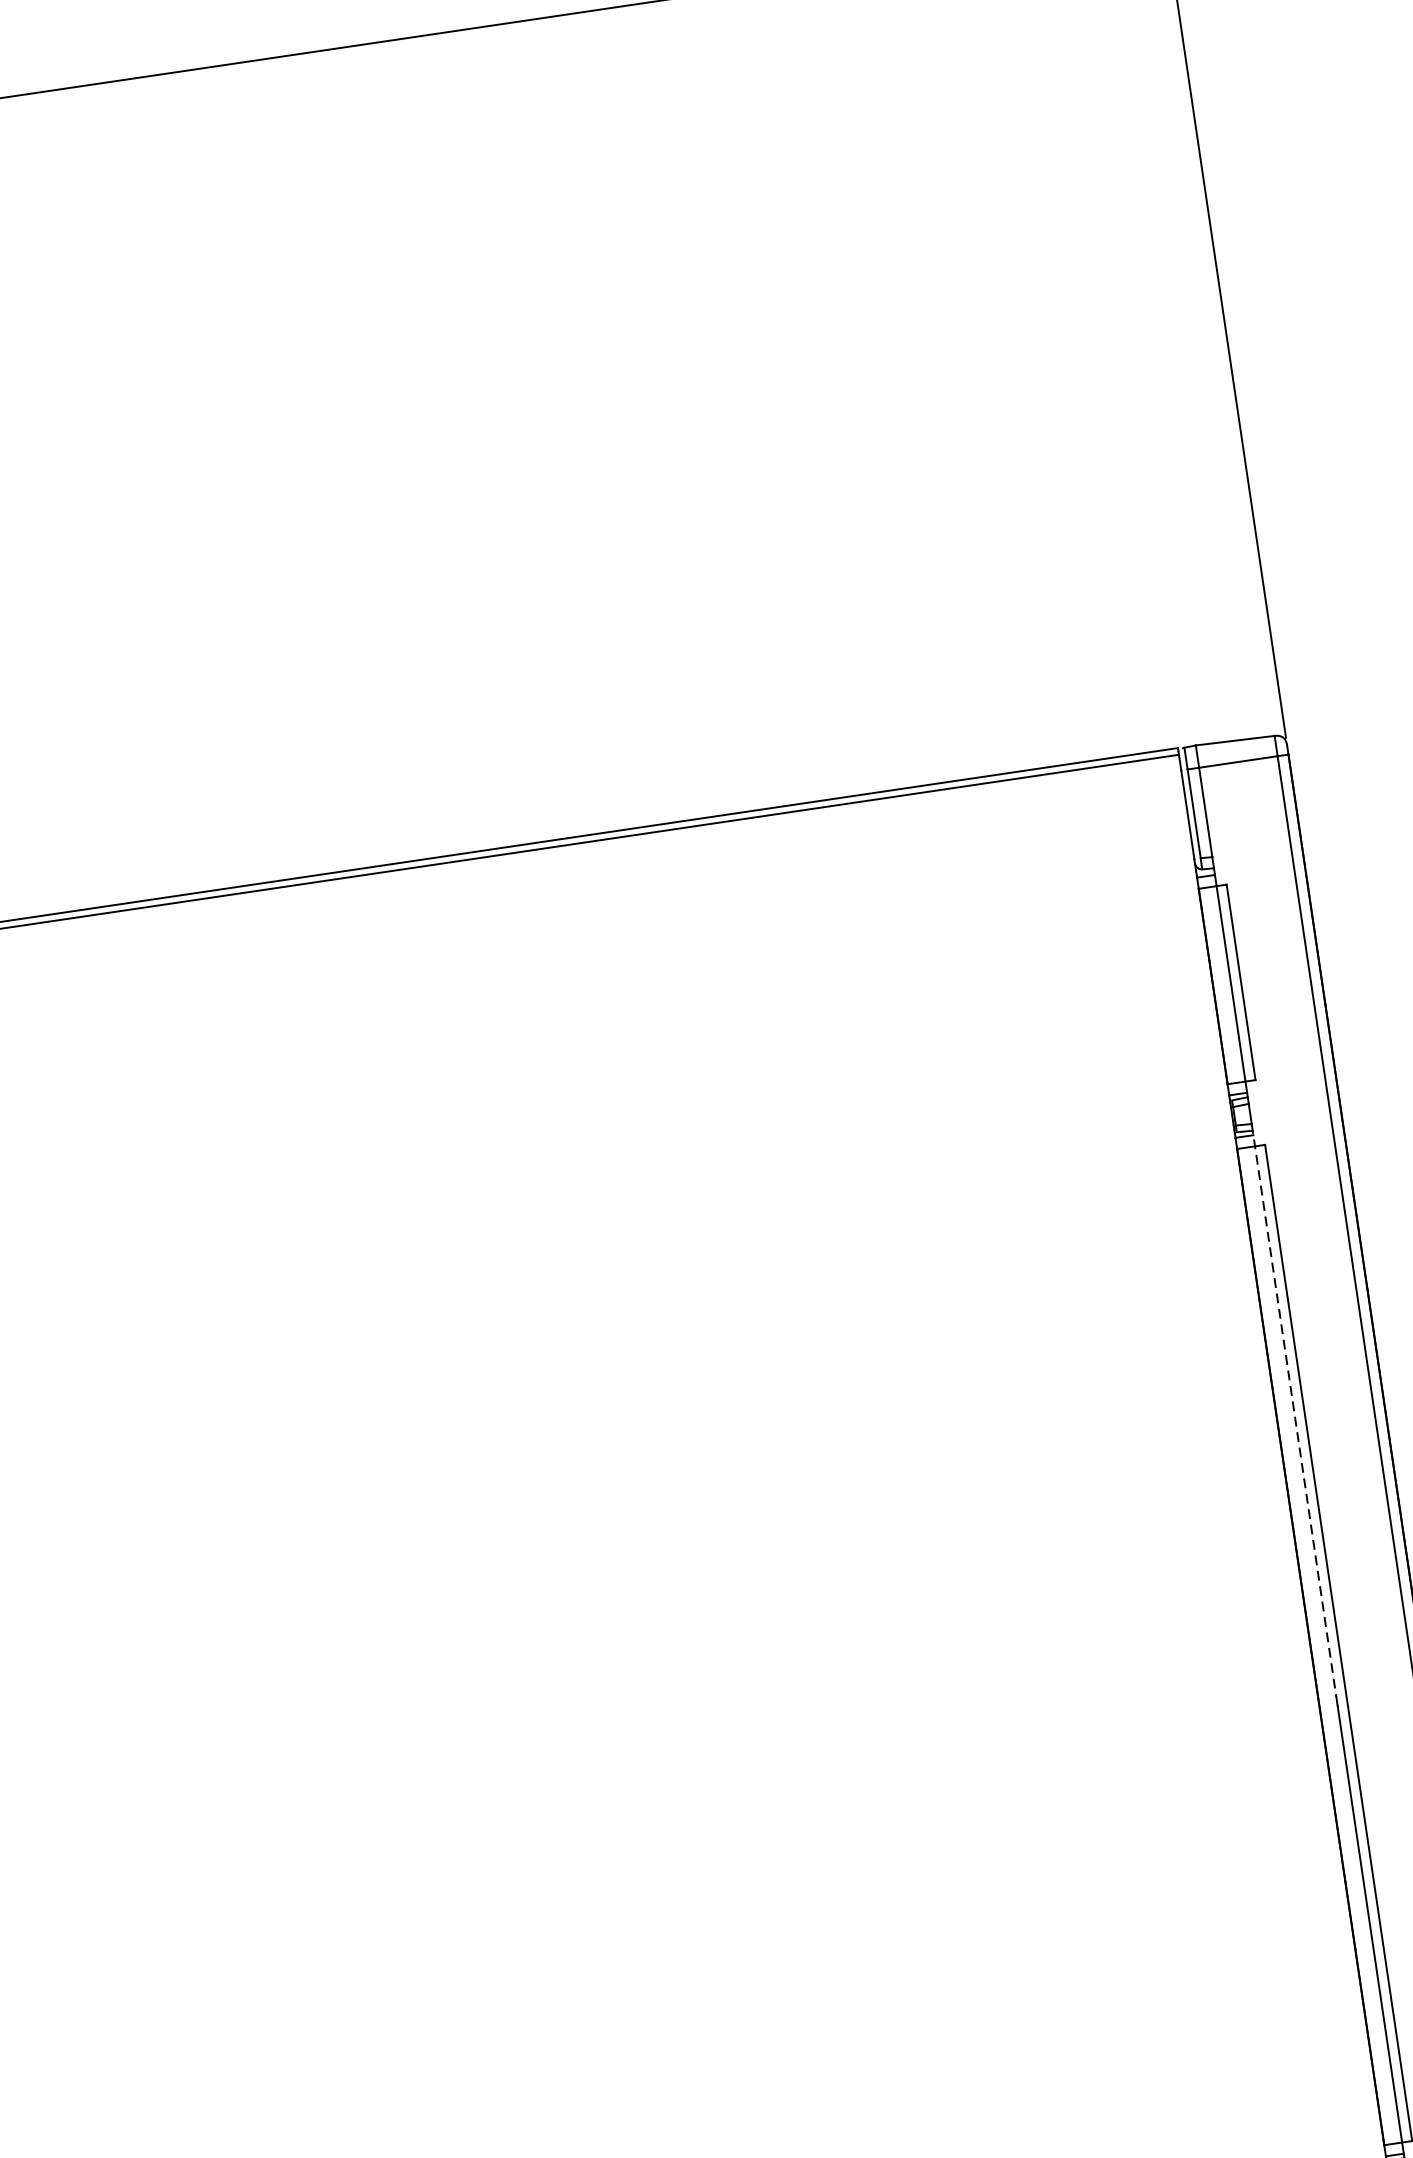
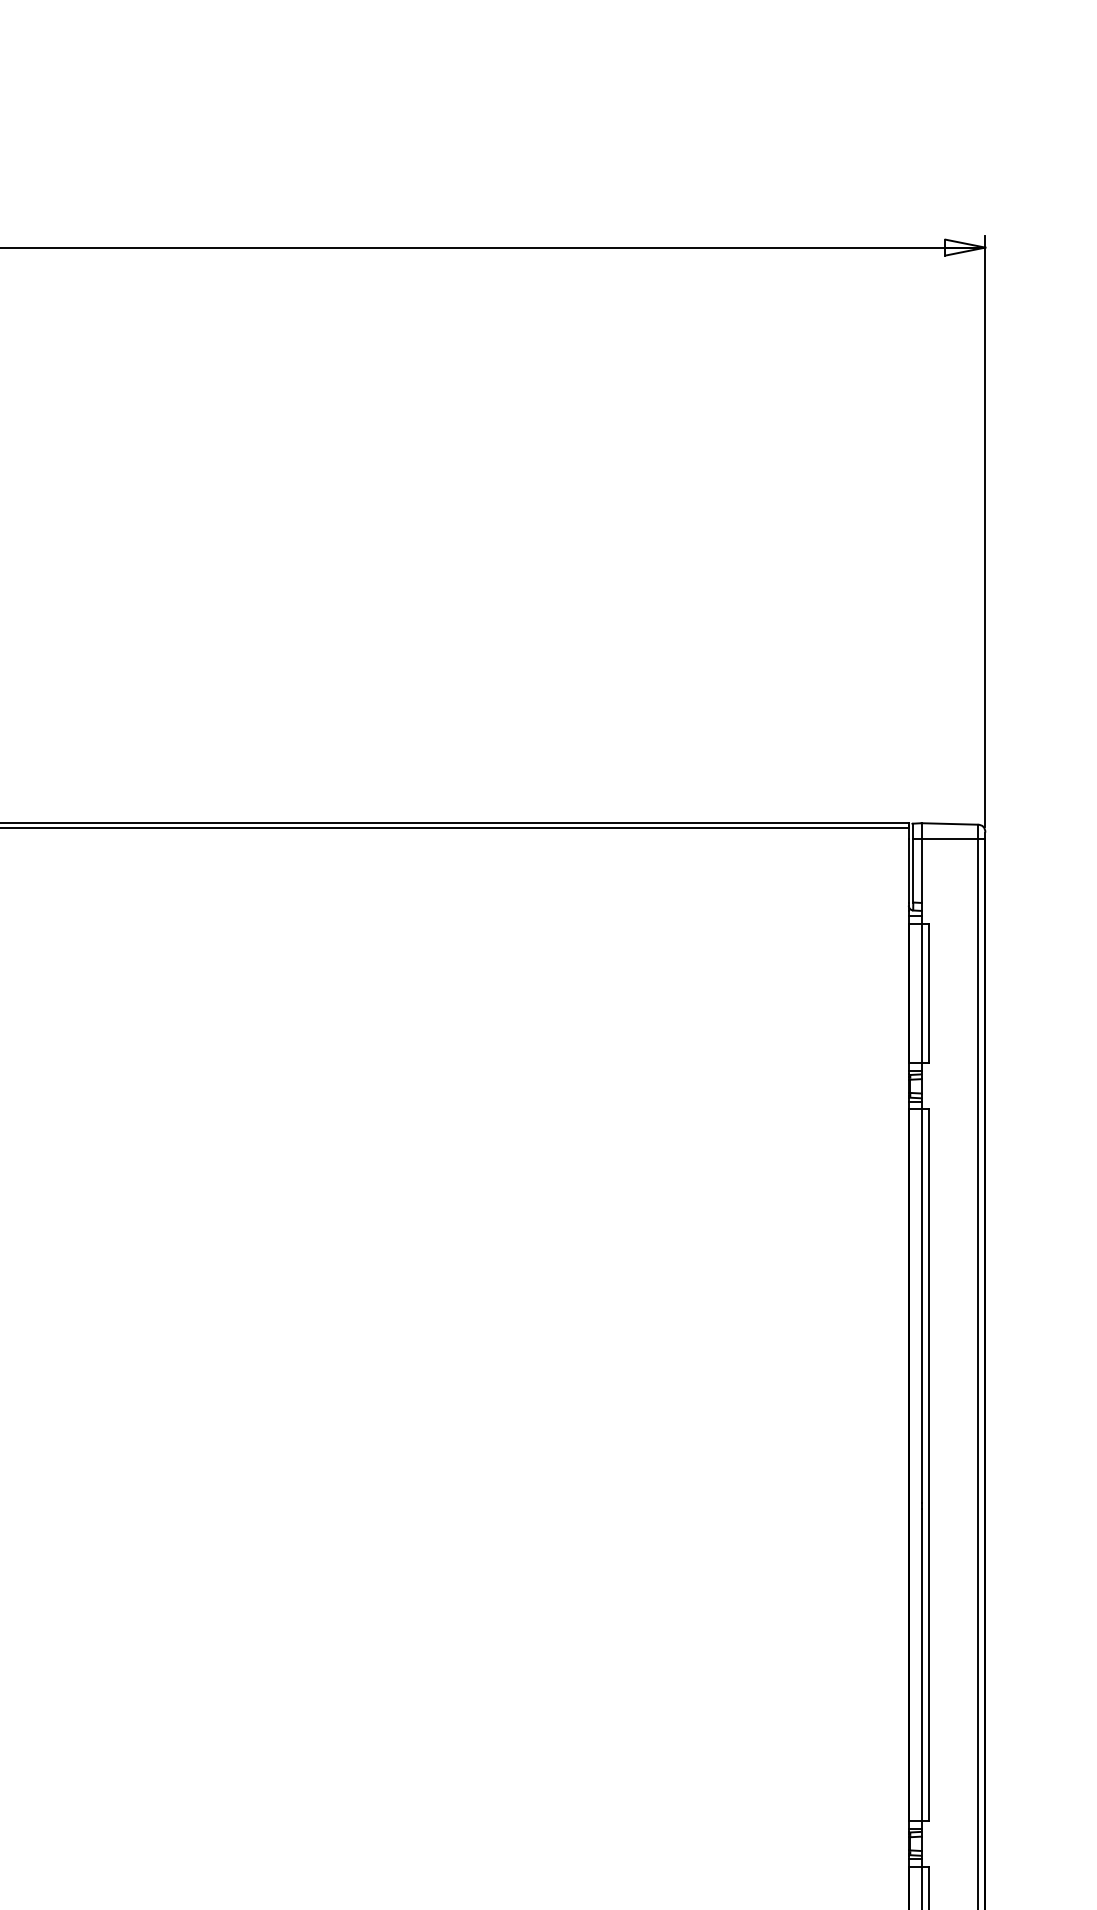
line: (1294, 1411) -> (921, 1298), dashed -> solid

